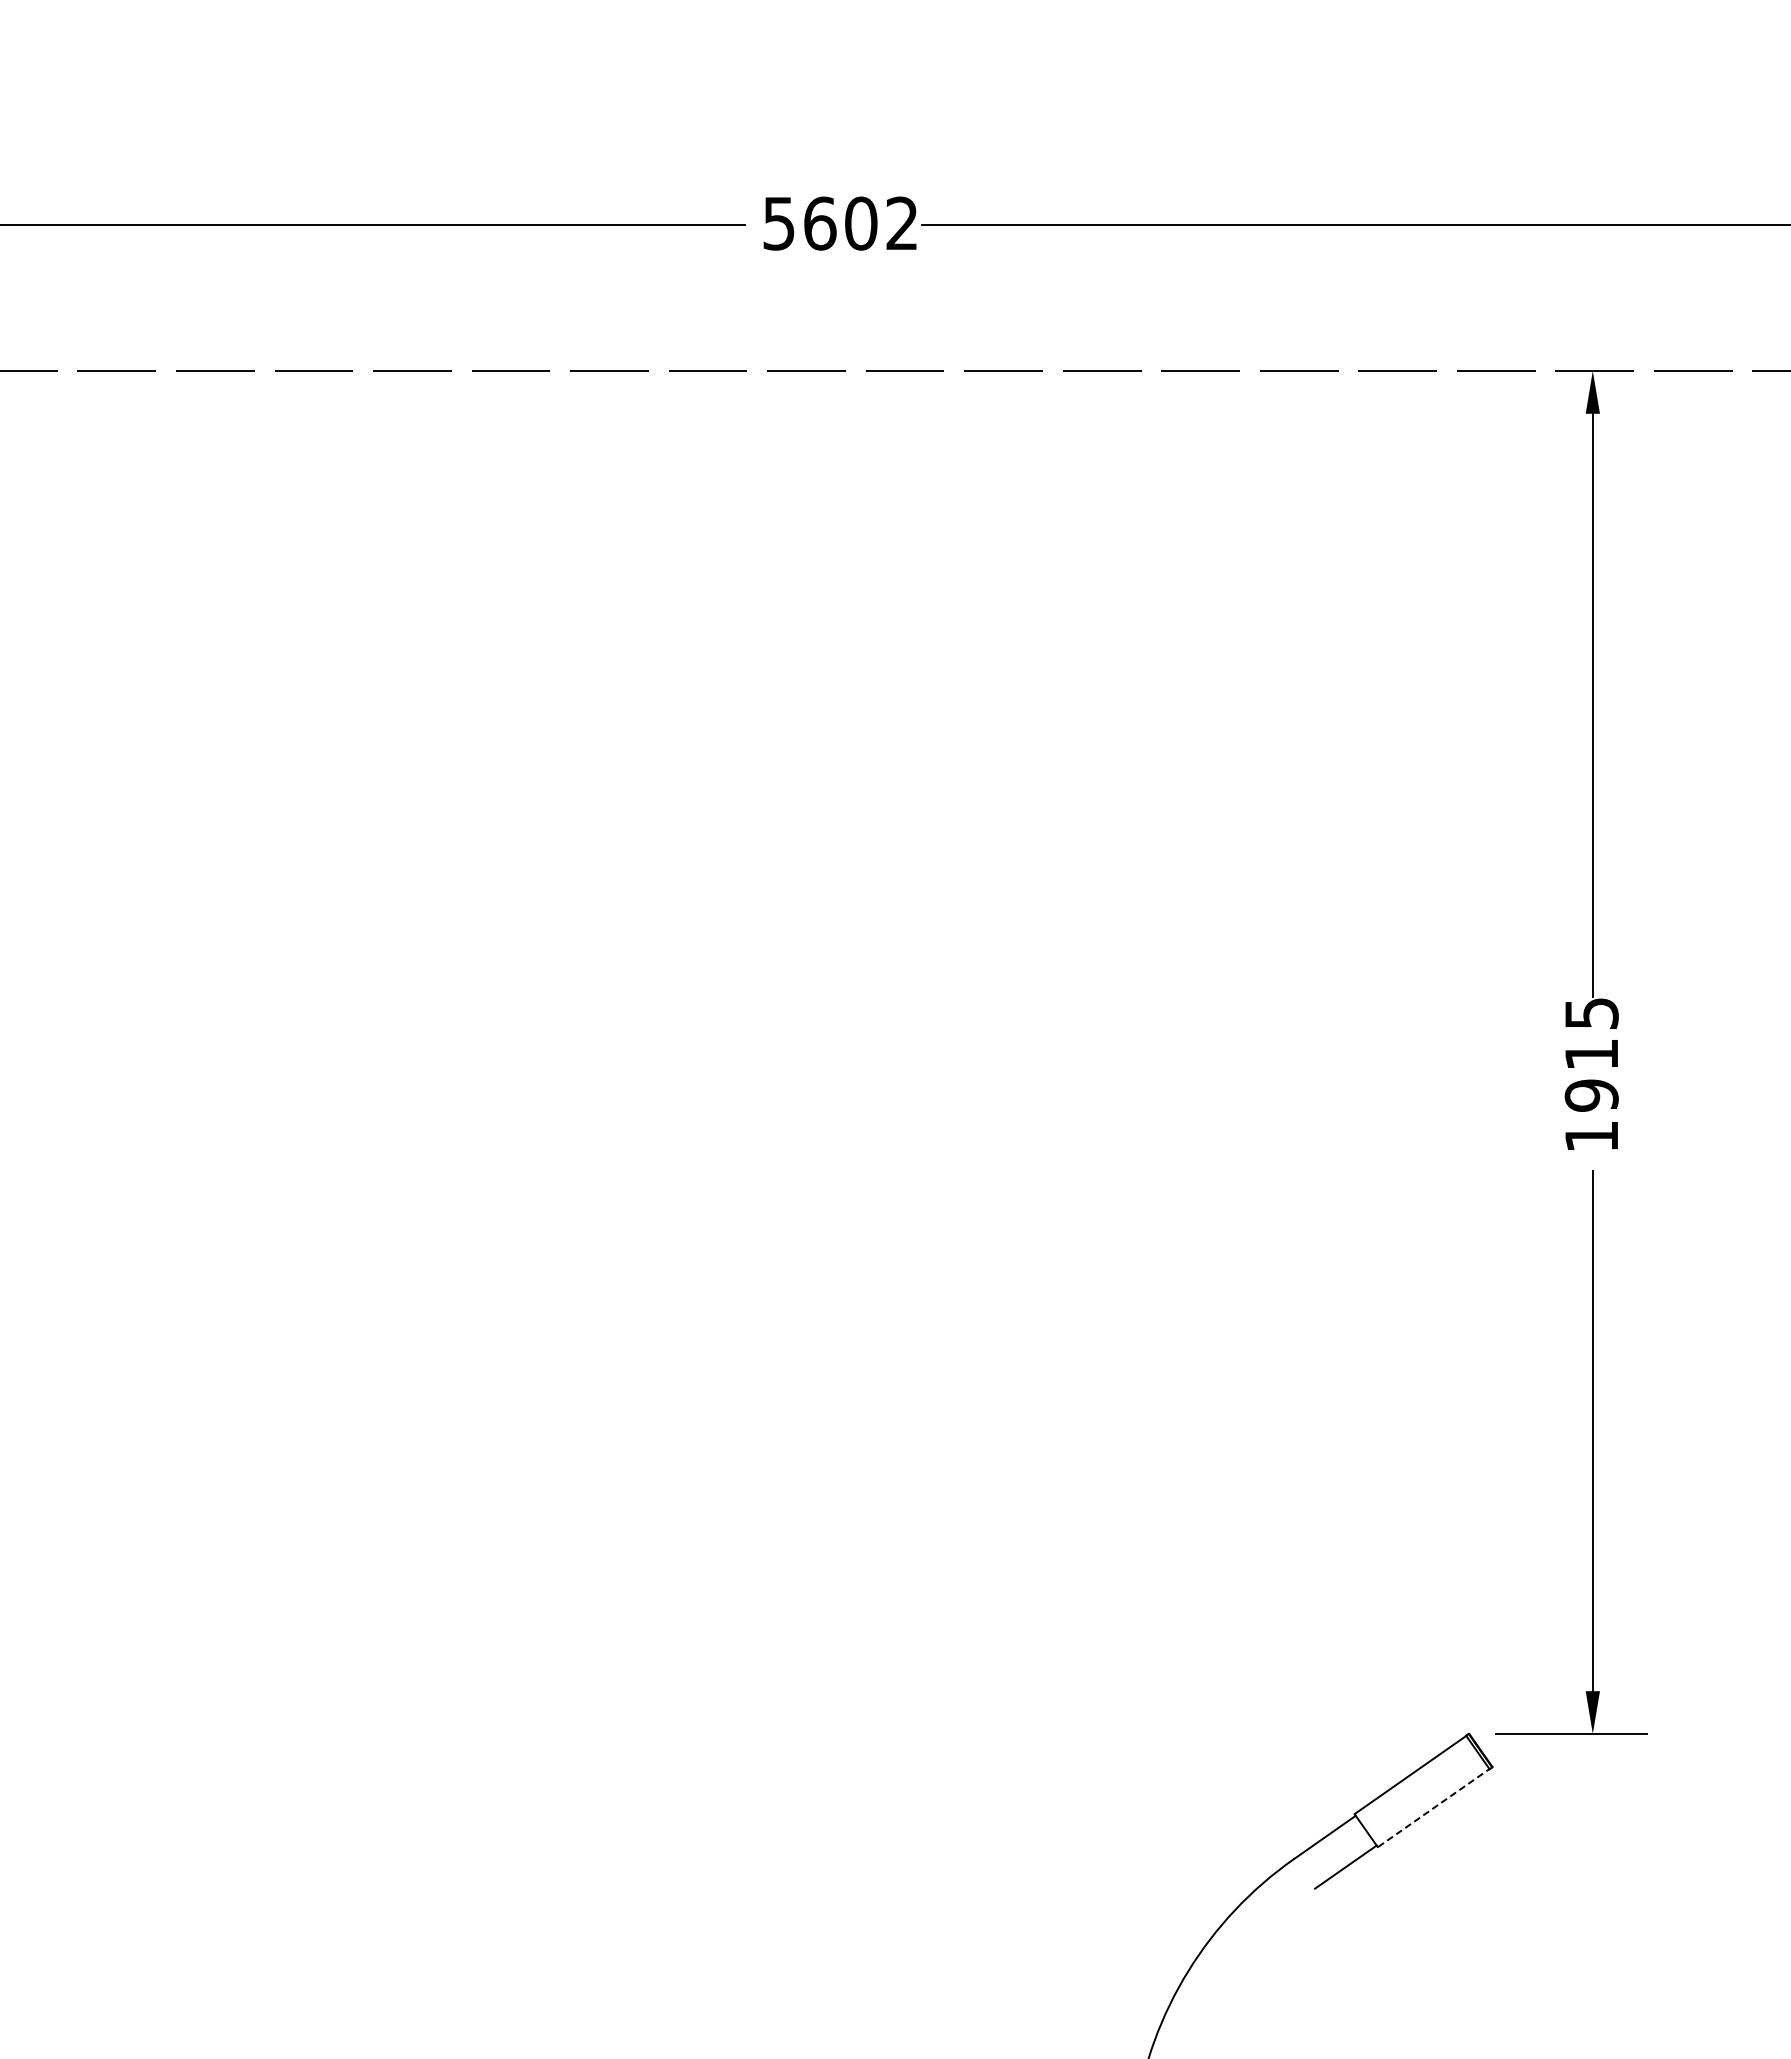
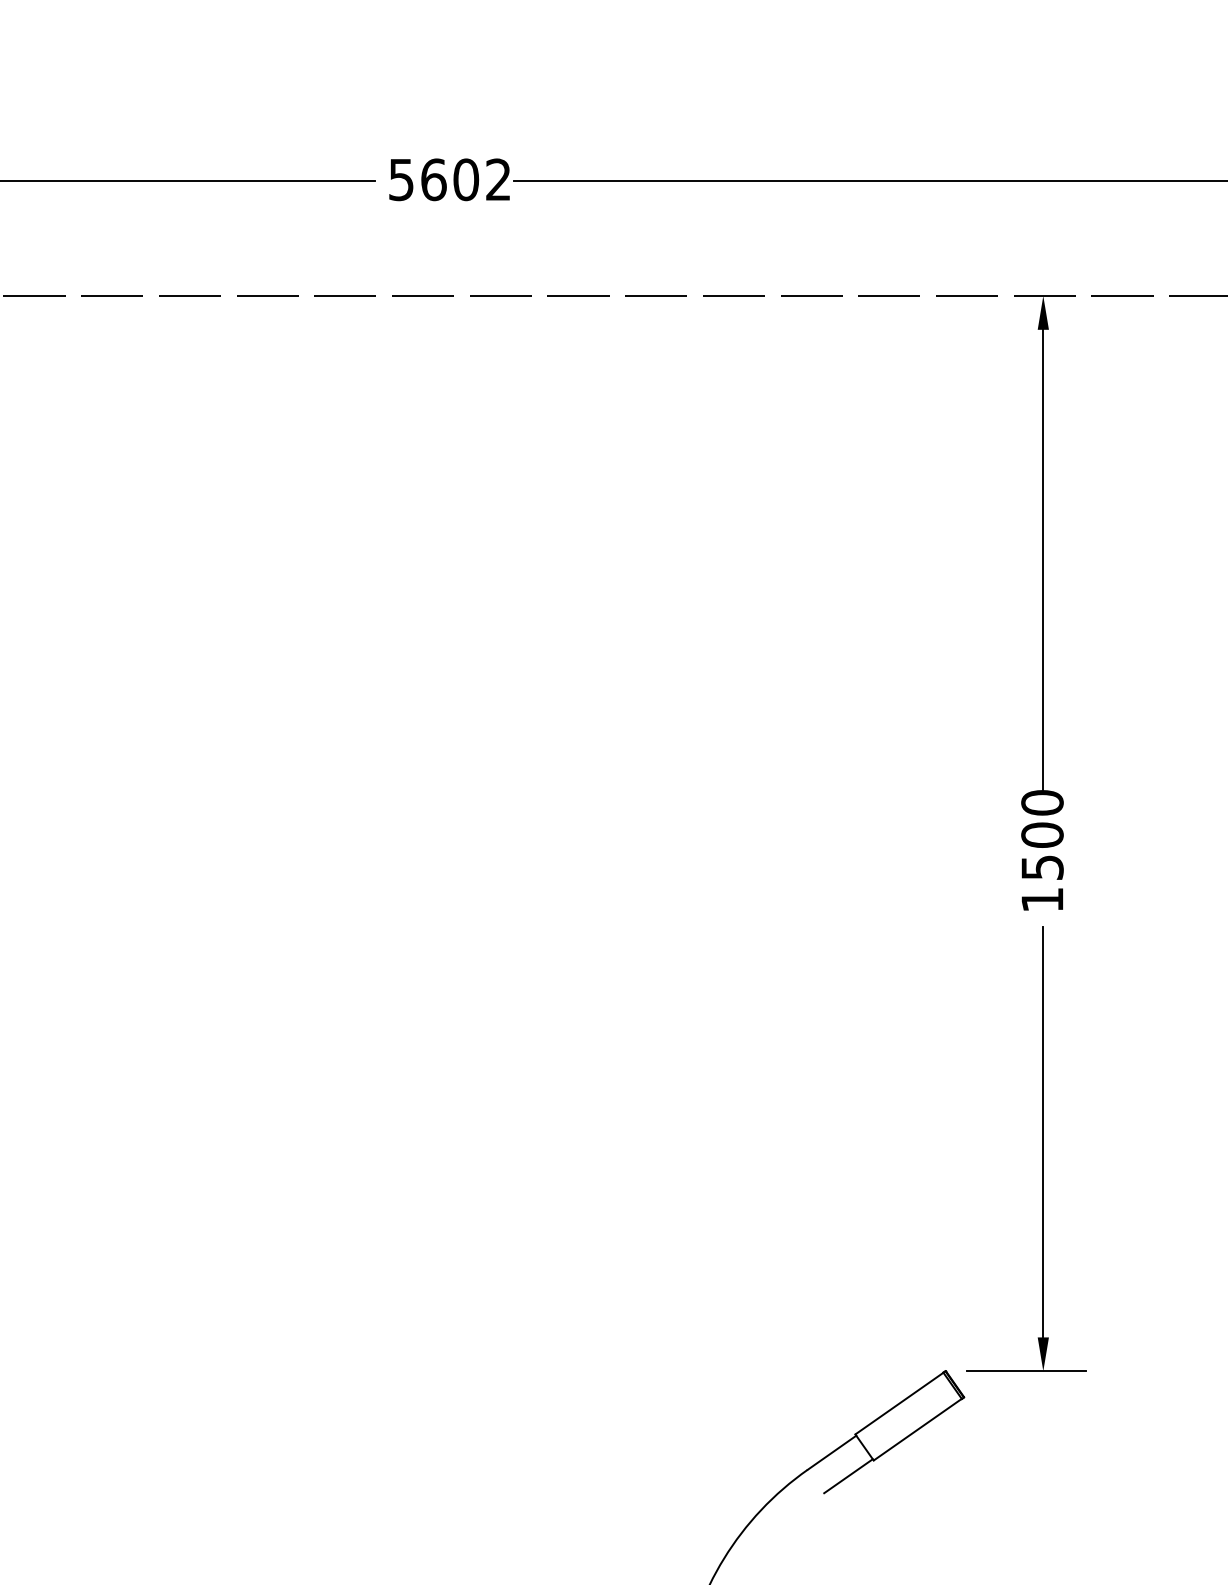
text: (1591, 1054) -> (1042, 835), 1915 -> 1500
line: (1433, 1808) -> (917, 1429), dashed -> solid

